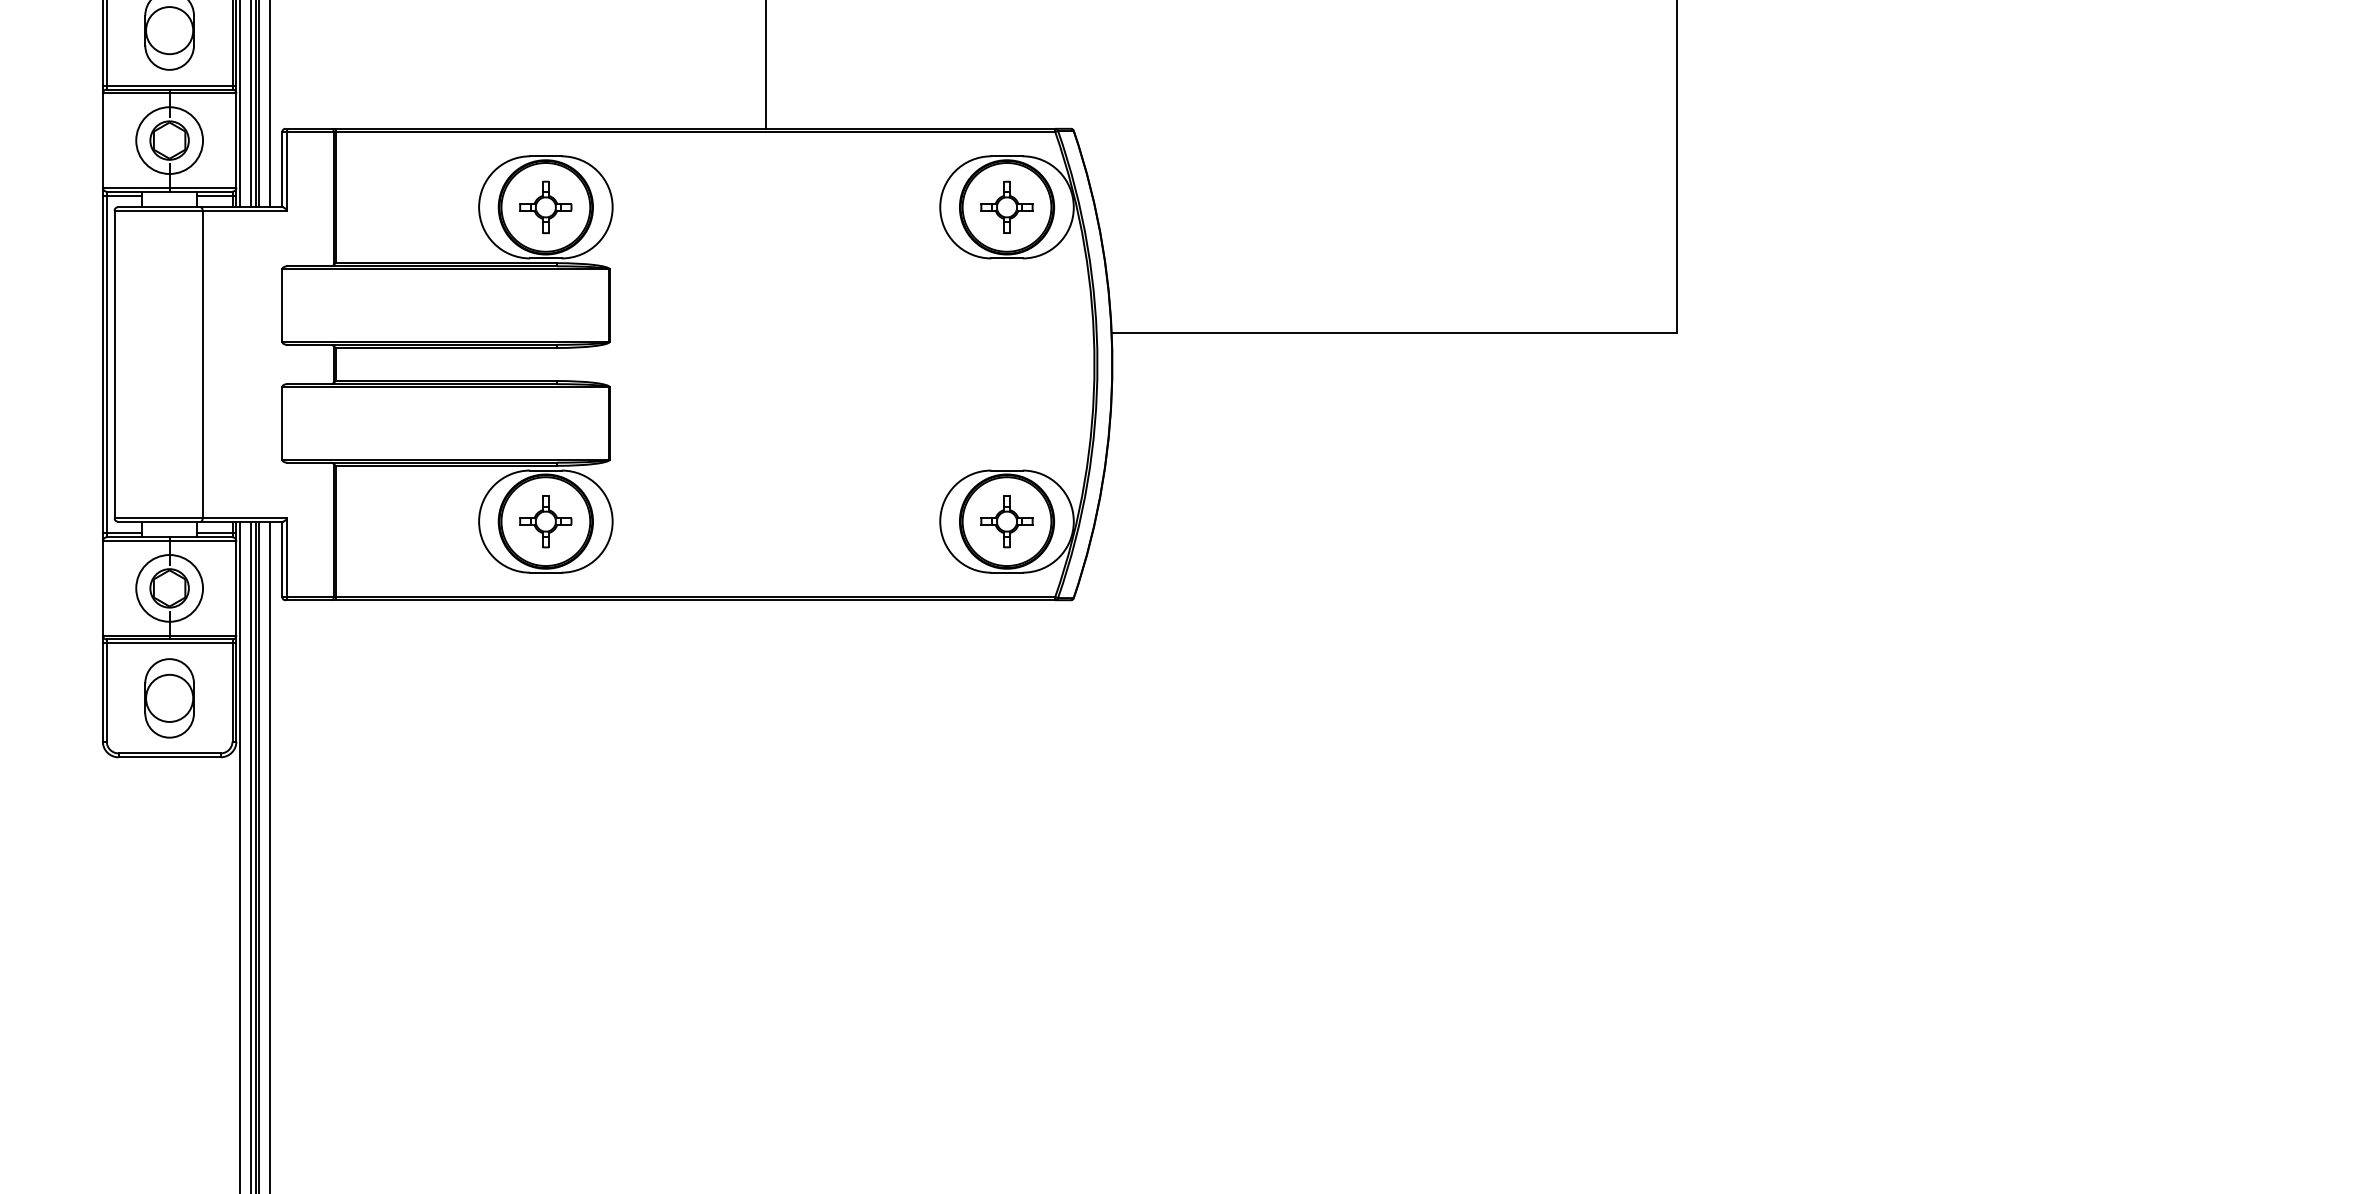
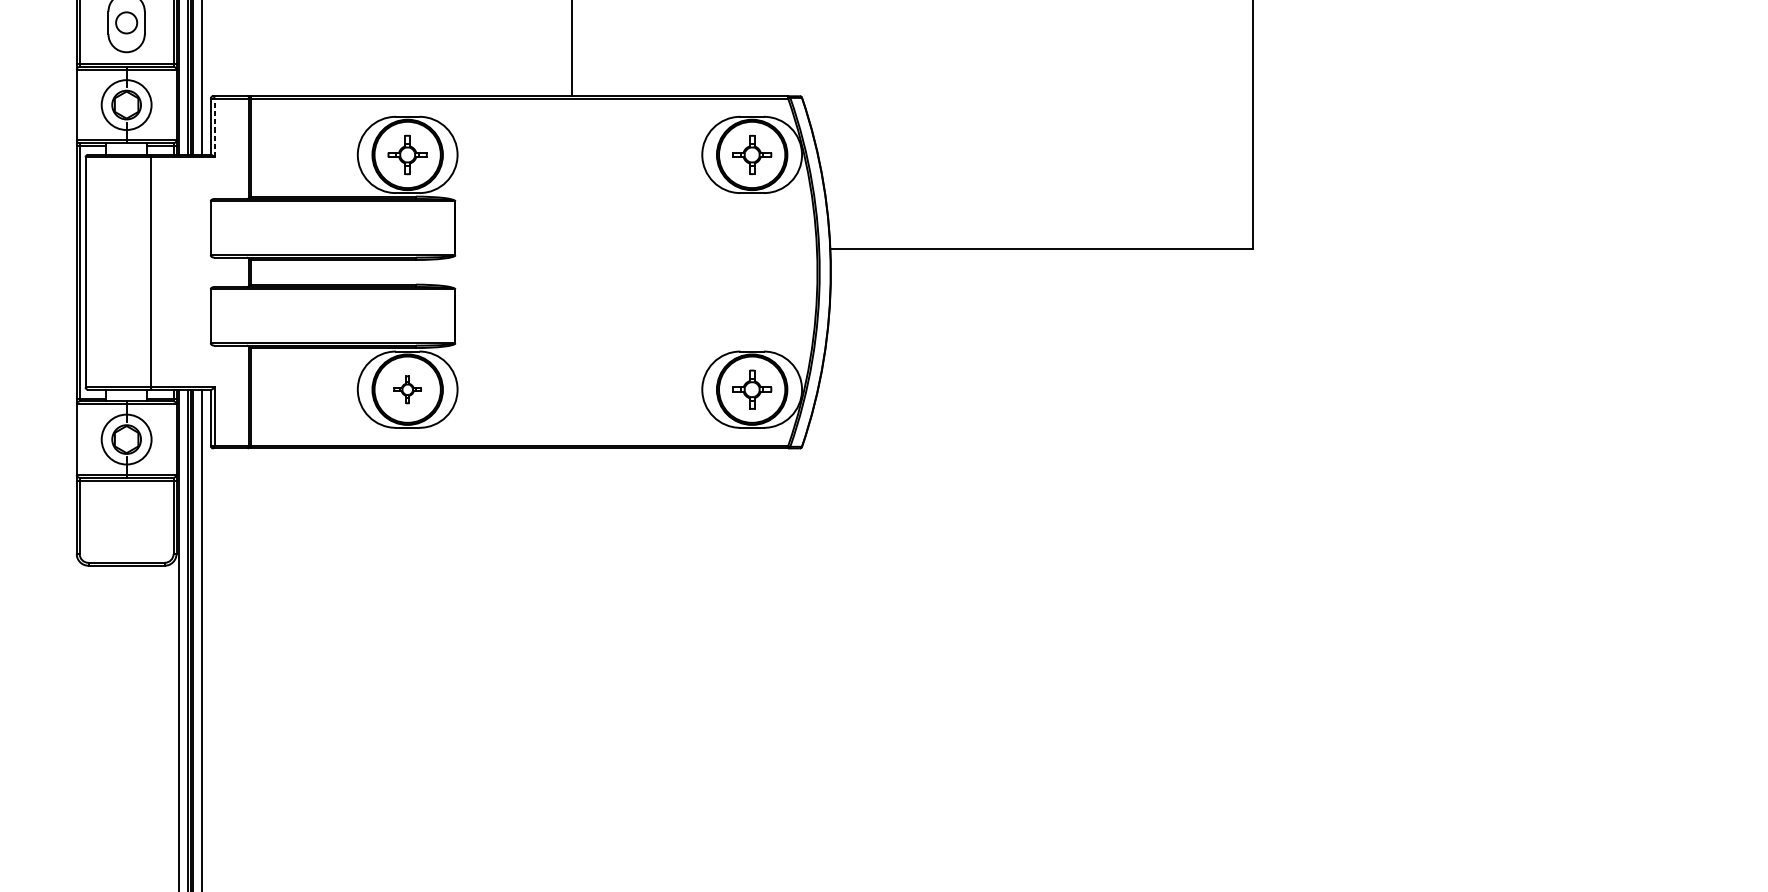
circle: (169, 30) -> (126, 22), size x0.6
line: (287, 170) -> (214, 127), solid -> dashed
part: (545, 521) -> (407, 389), size x0.7
part: (169, 698) -> (126, 521), removed

